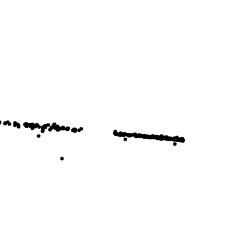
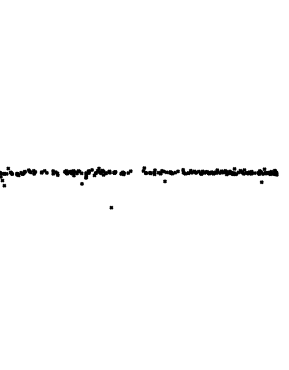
part: (148, 137) -> (209, 174), size x1.67

